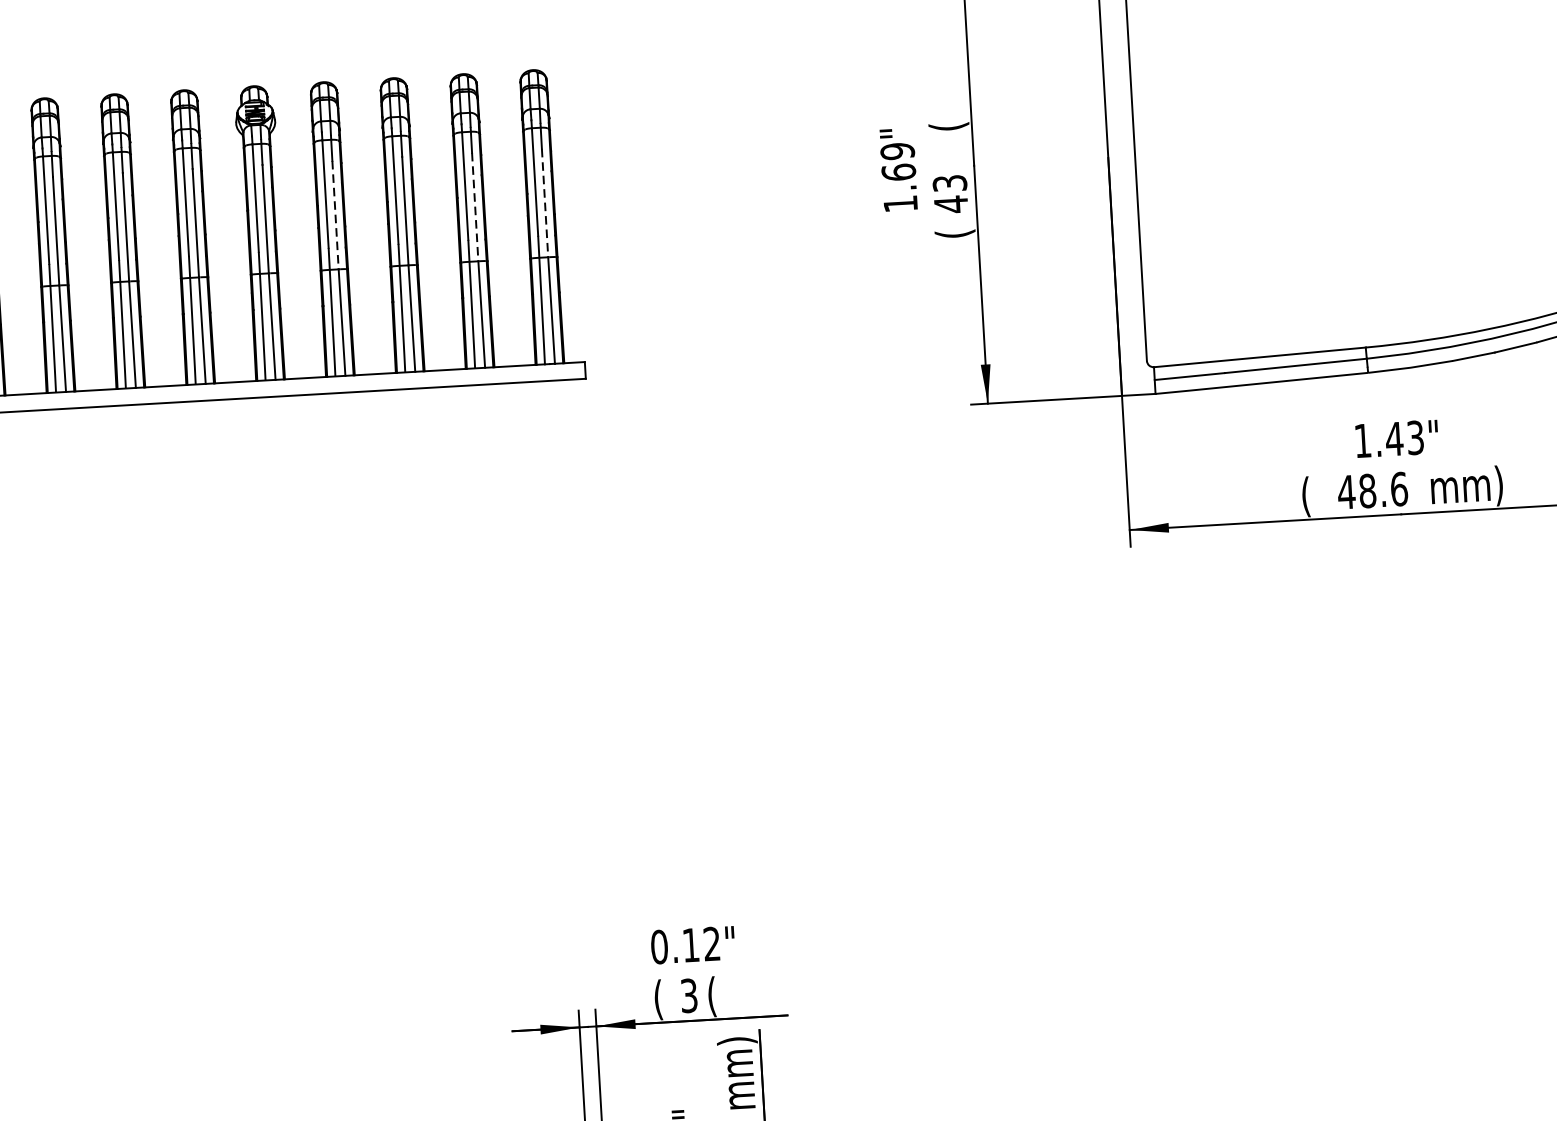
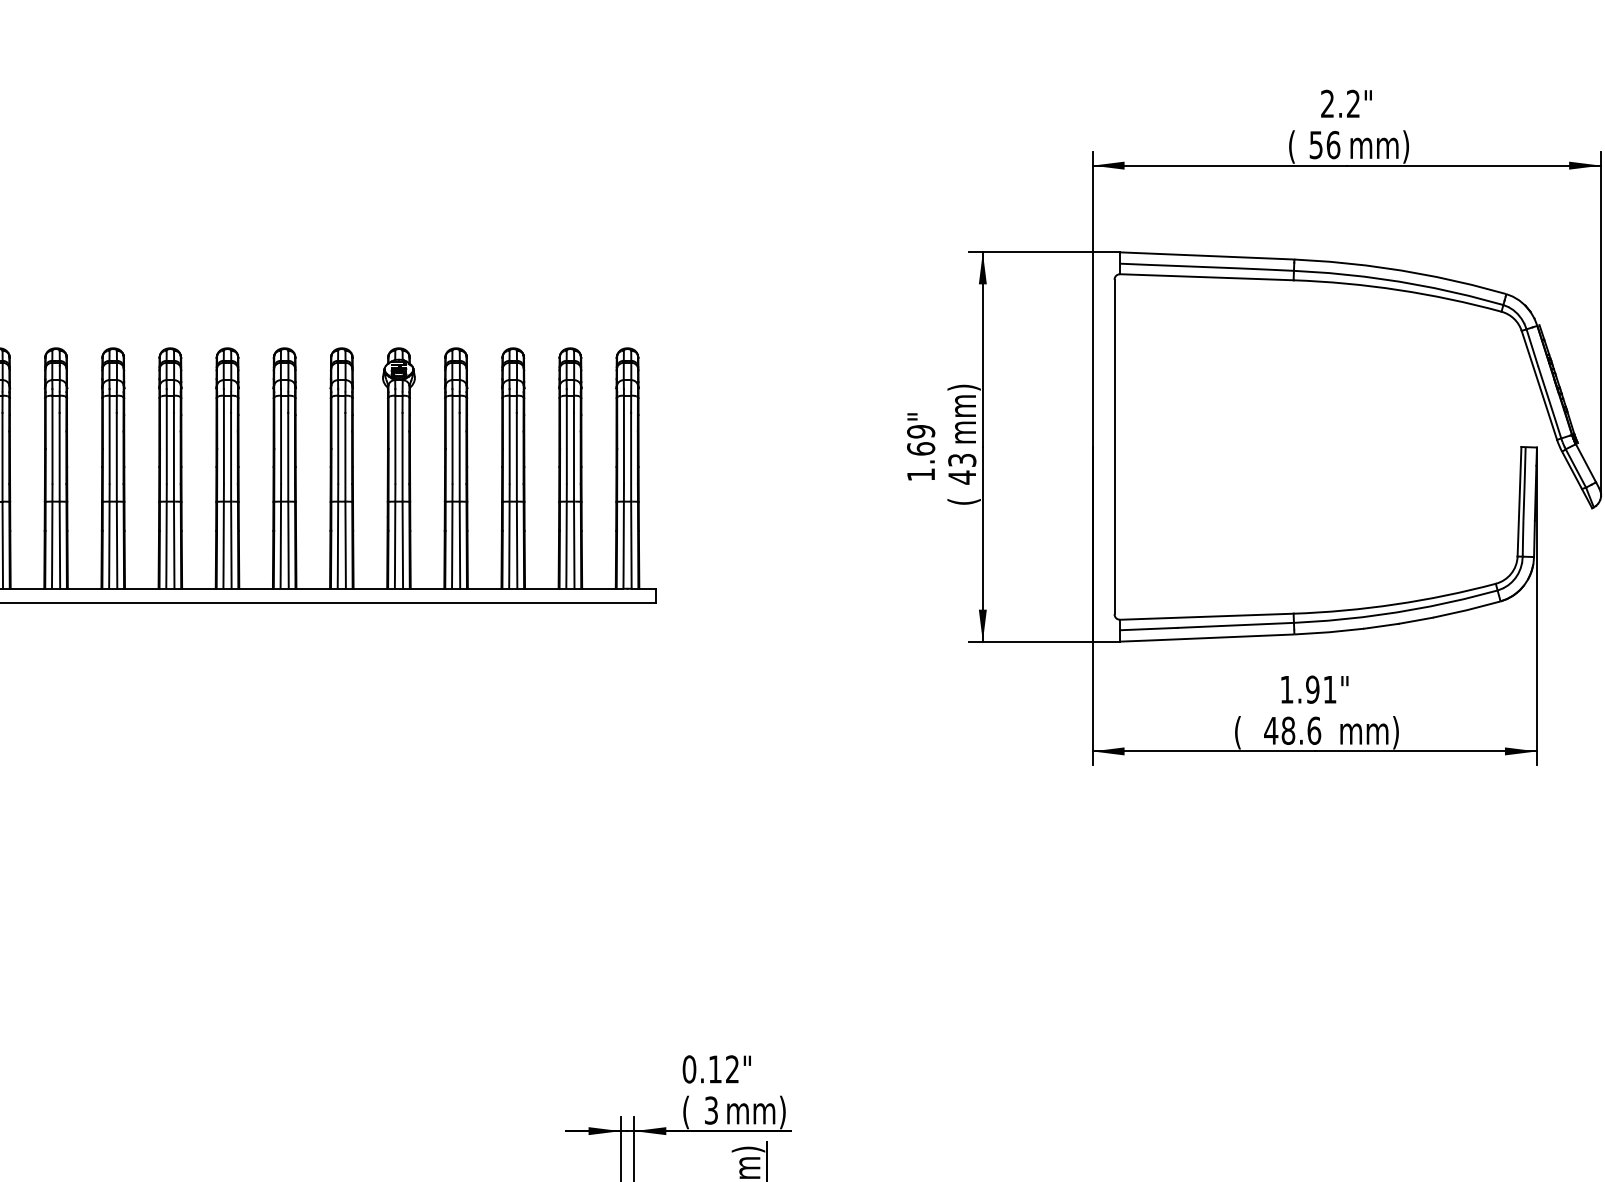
text: (948, 126) -> (963, 413), ( -> mm)
line: (545, 203) -> (631, 457), dashed -> solid
line: (475, 207) -> (574, 457), dashed -> solid
line: (335, 215) -> (459, 457), dashed -> solid
text: (1403, 438) -> (1320, 689), 1.43" -> 1.91"
text: (744, 995) -> (756, 1112), ( -> mm)

